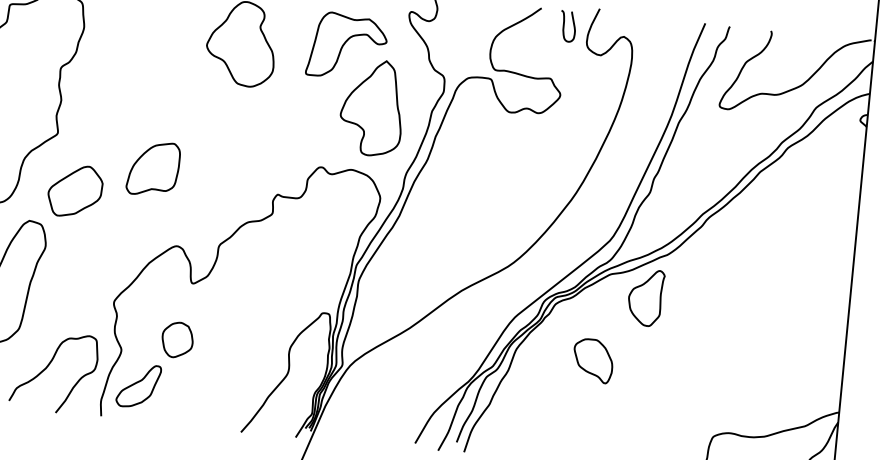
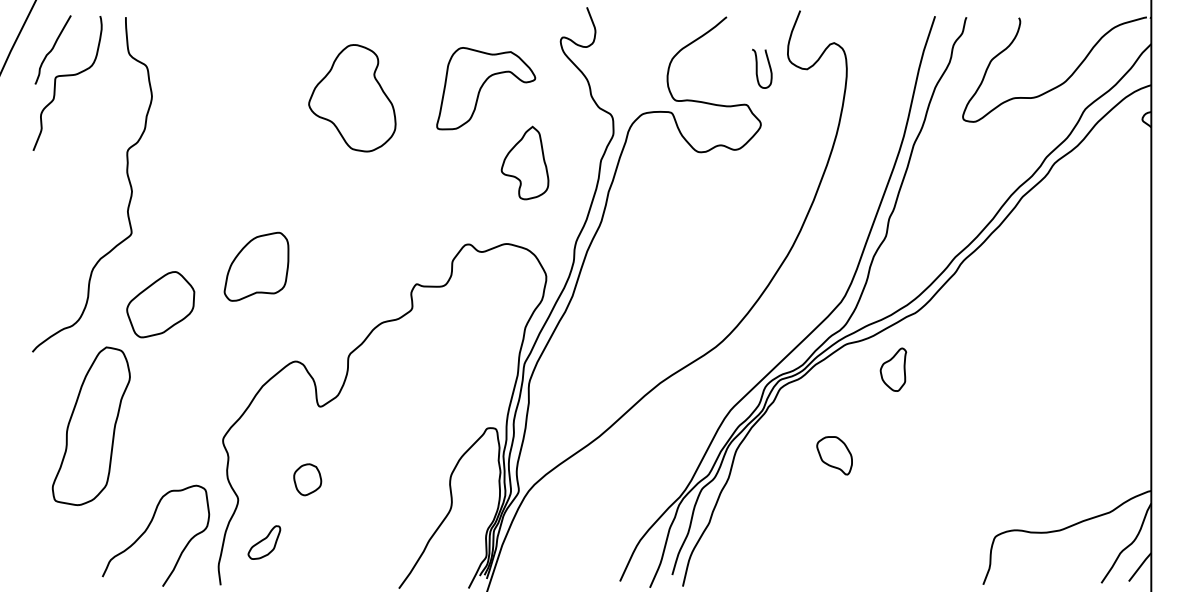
curve: (564, 25) -> (757, 68), moved
part: (371, 107) -> (524, 162), size x0.6
part: (645, 297) -> (893, 369), size x0.6
part: (177, 339) -> (307, 479), size x0.7
part: (593, 360) -> (834, 455), size x0.7
part: (138, 385) -> (264, 542), size x0.6

